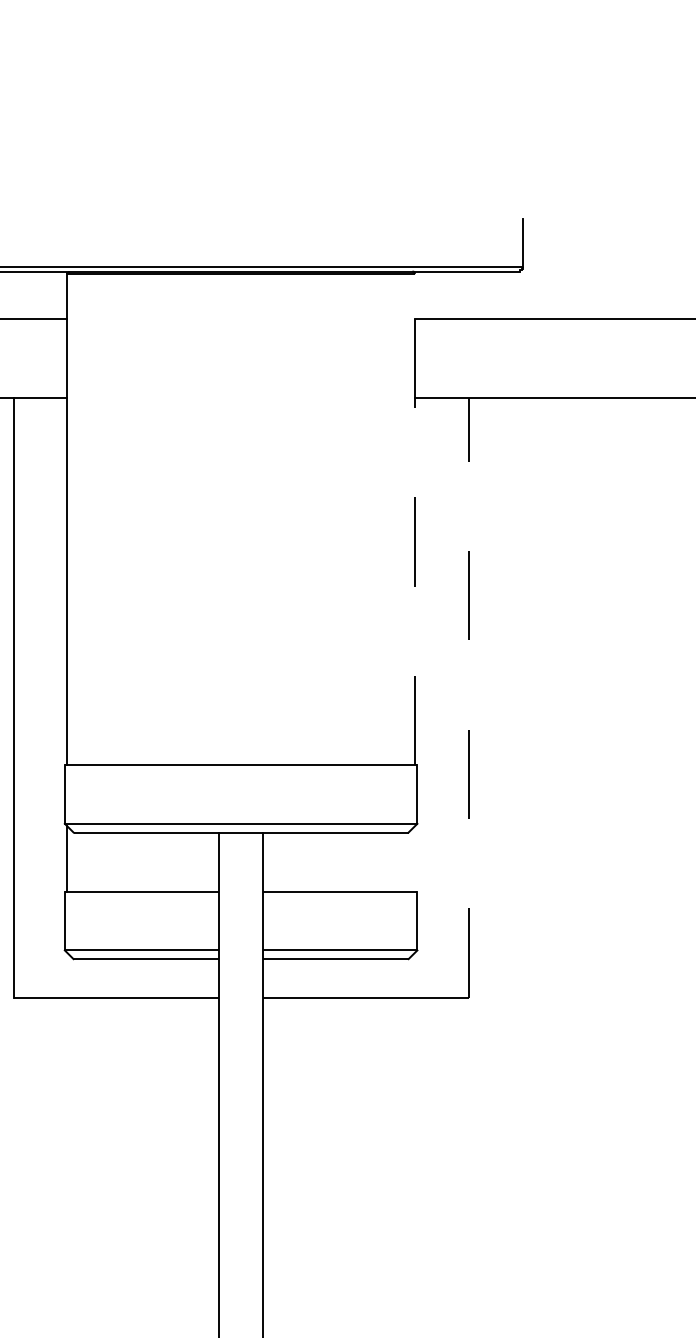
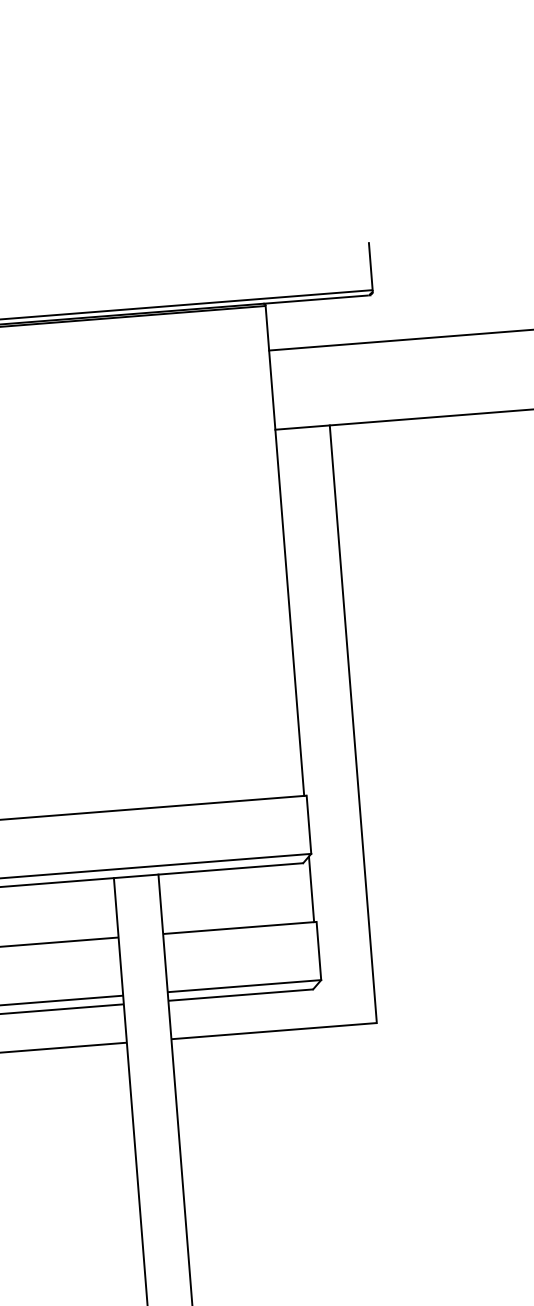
line: (414, 519) -> (284, 550), dashed -> solid
line: (469, 697) -> (353, 723), dashed -> solid
line: (414, 859) -> (311, 889), added

